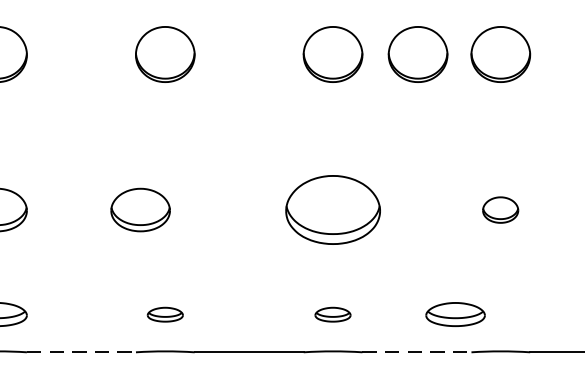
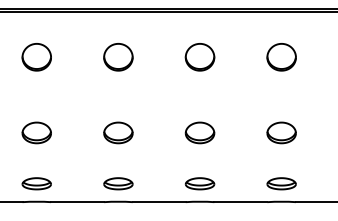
part: (418, 55) -> (241, 57), removed
part: (140, 209) -> (118, 132), moved
part: (331, 209) -> (199, 132), size x0.62
part: (500, 209) -> (281, 132), size x1.67
part: (165, 313) -> (118, 183), size x1.67
part: (331, 313) -> (199, 183), size x1.67
part: (455, 313) -> (281, 183), moved
line: (81, 353) -> (77, 202), dashed -> solid
line: (416, 353) -> (240, 202), dashed -> solid

